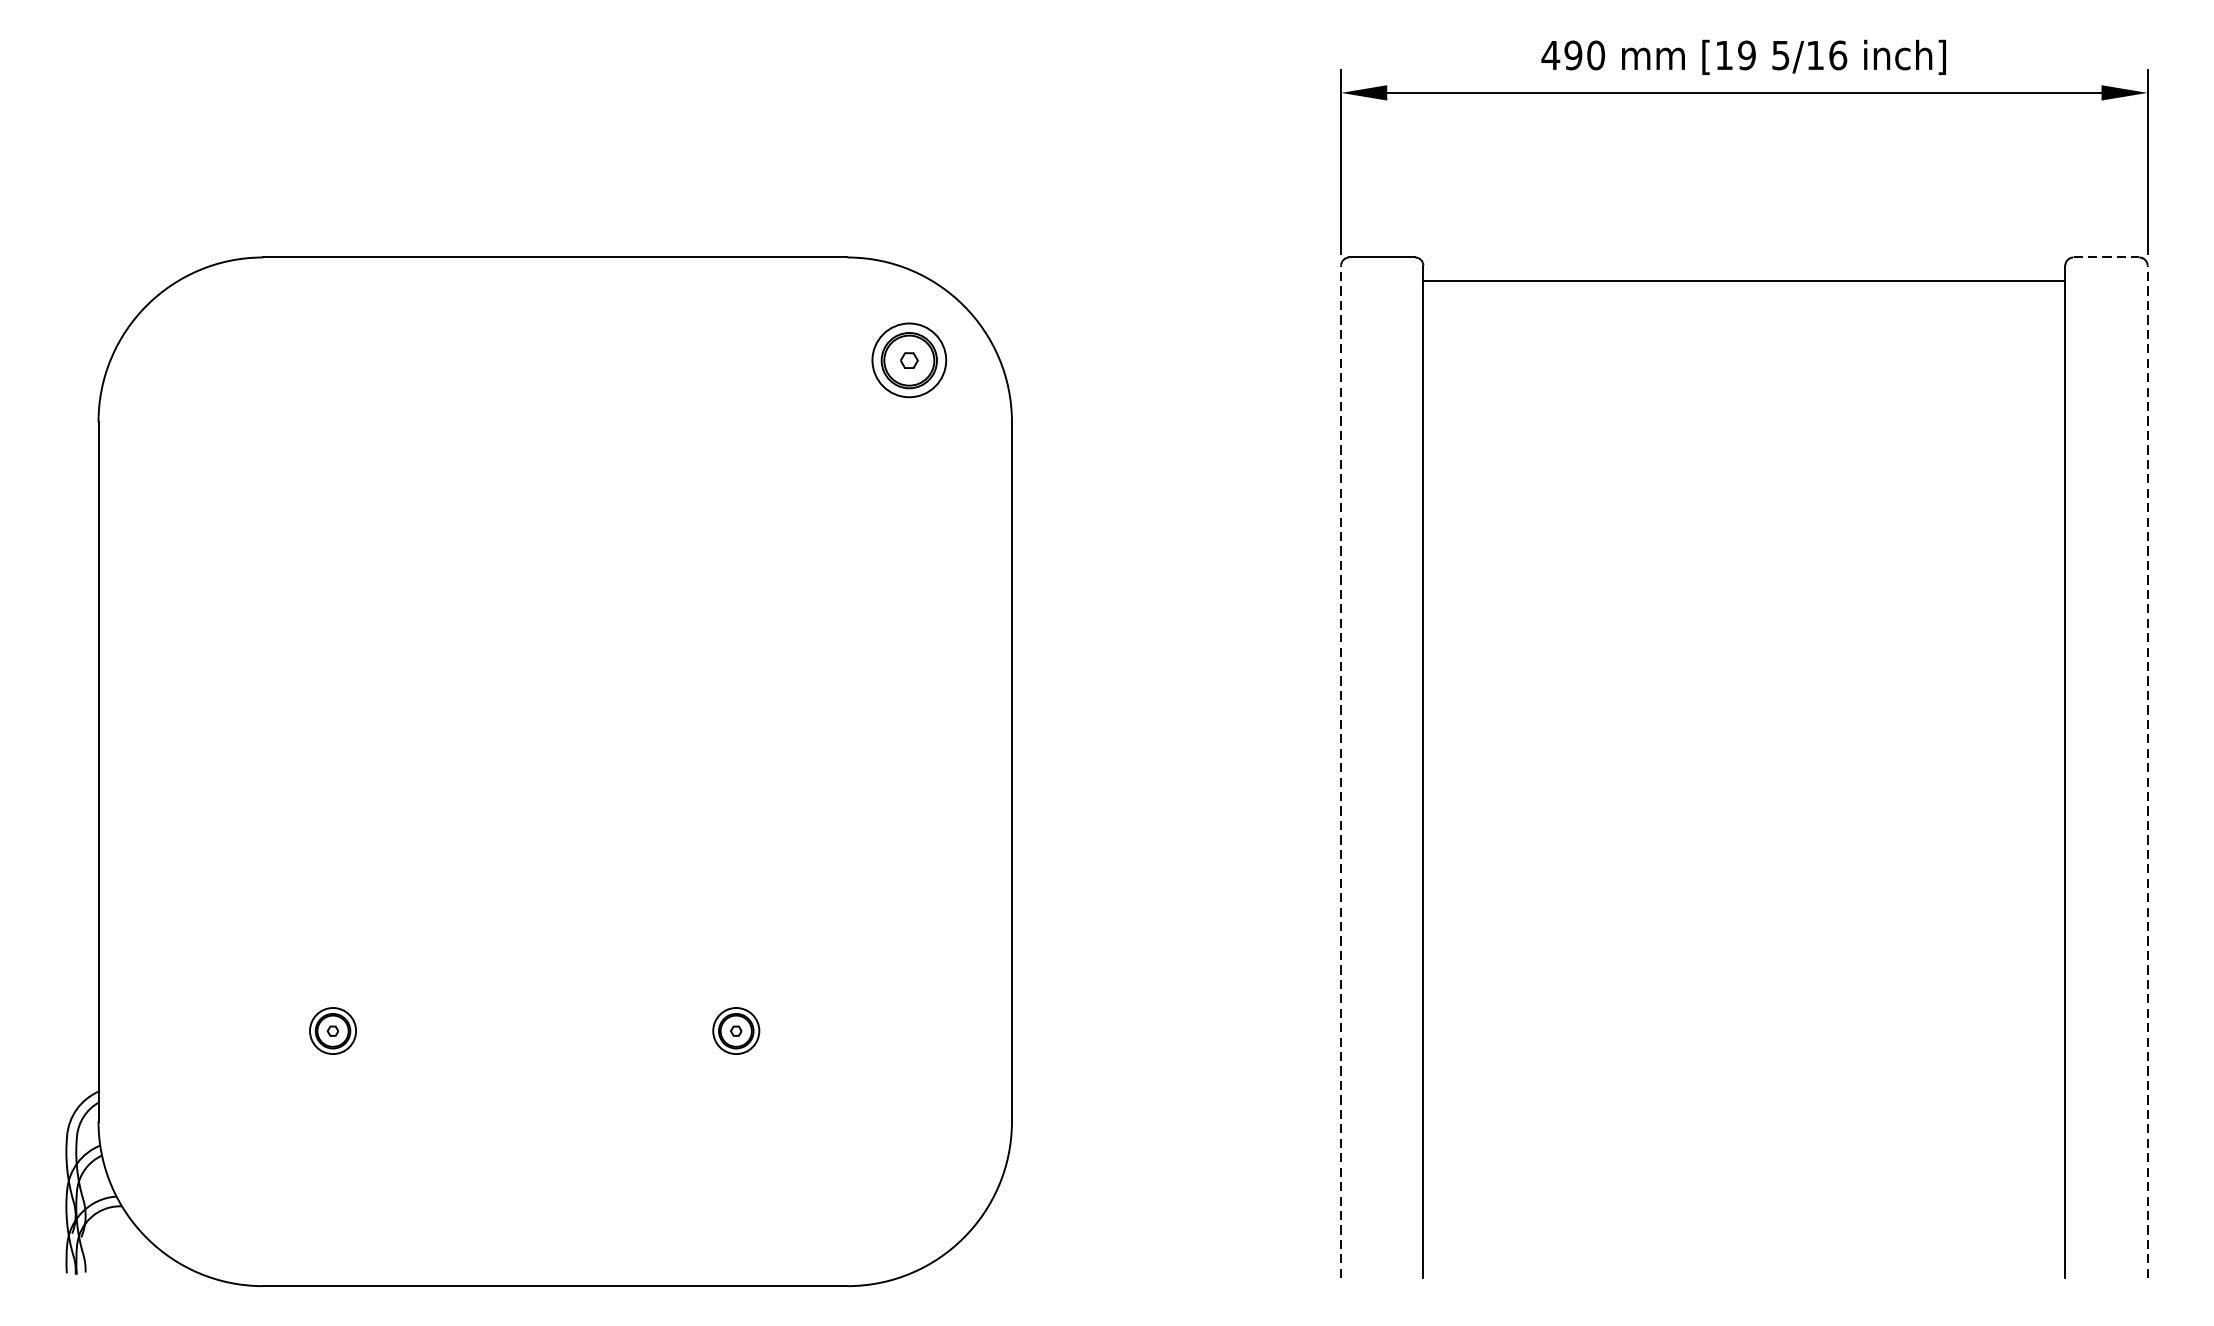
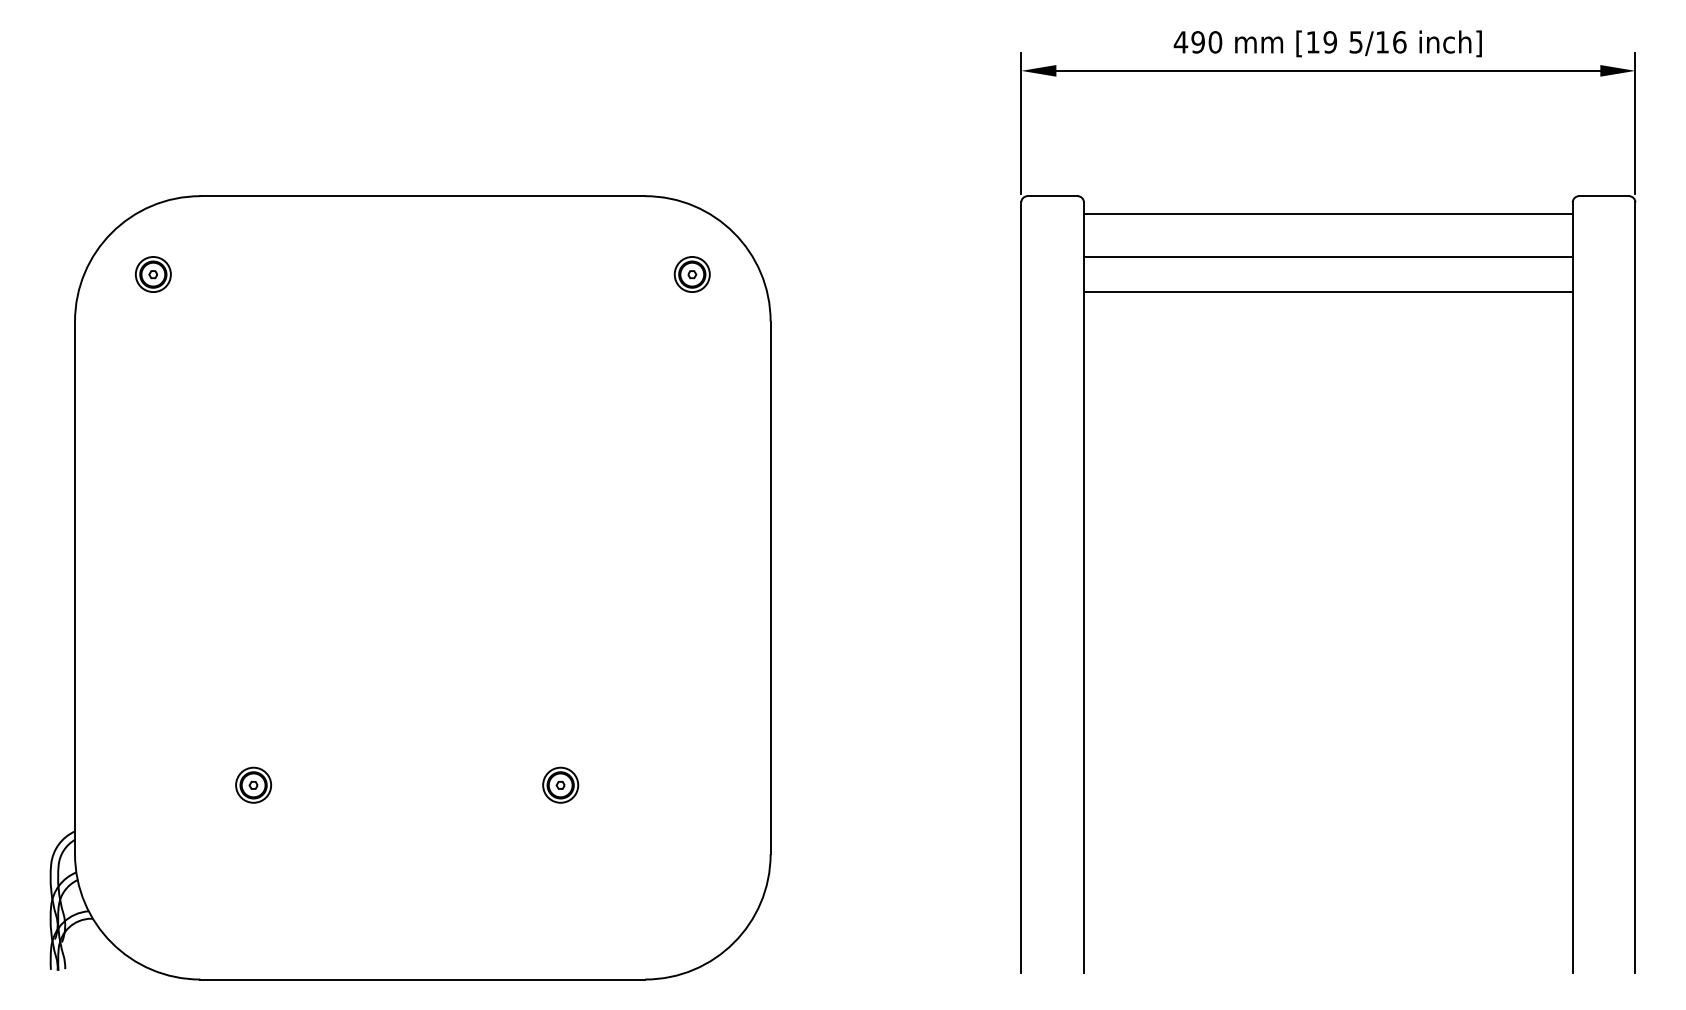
line: (2107, 257) -> (1604, 196), dashed -> solid
line: (1743, 336) -> (1327, 256), added
part: (200, 360) -> (152, 274), added
part: (908, 360) -> (691, 274), size x0.62
line: (1743, 383) -> (1327, 292), added
line: (1341, 771) -> (1021, 587), dashed -> solid
line: (2147, 771) -> (1635, 587), dashed -> solid

